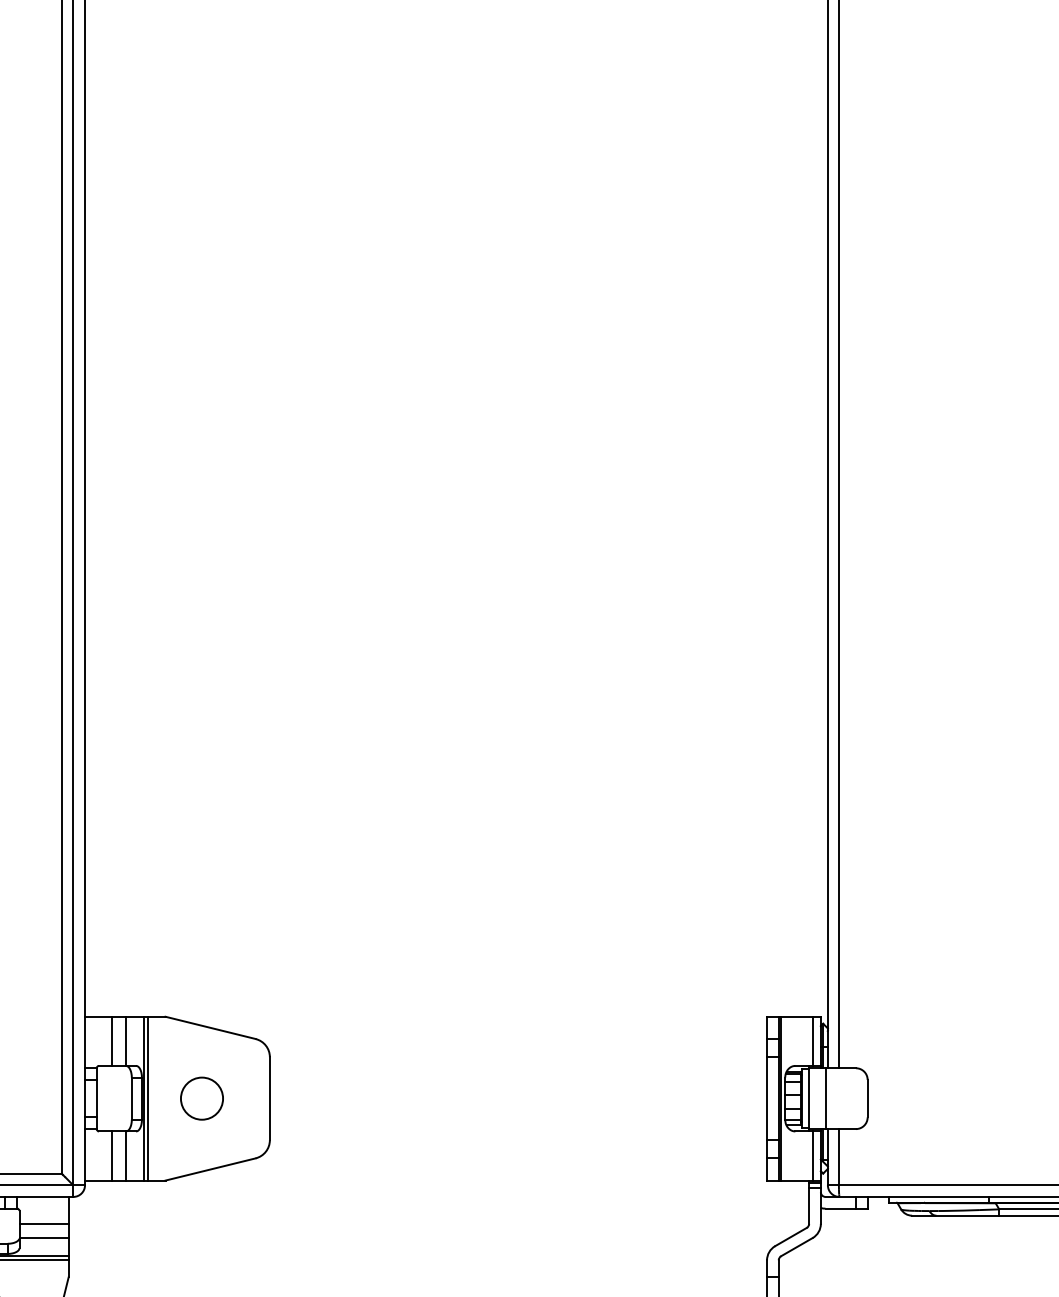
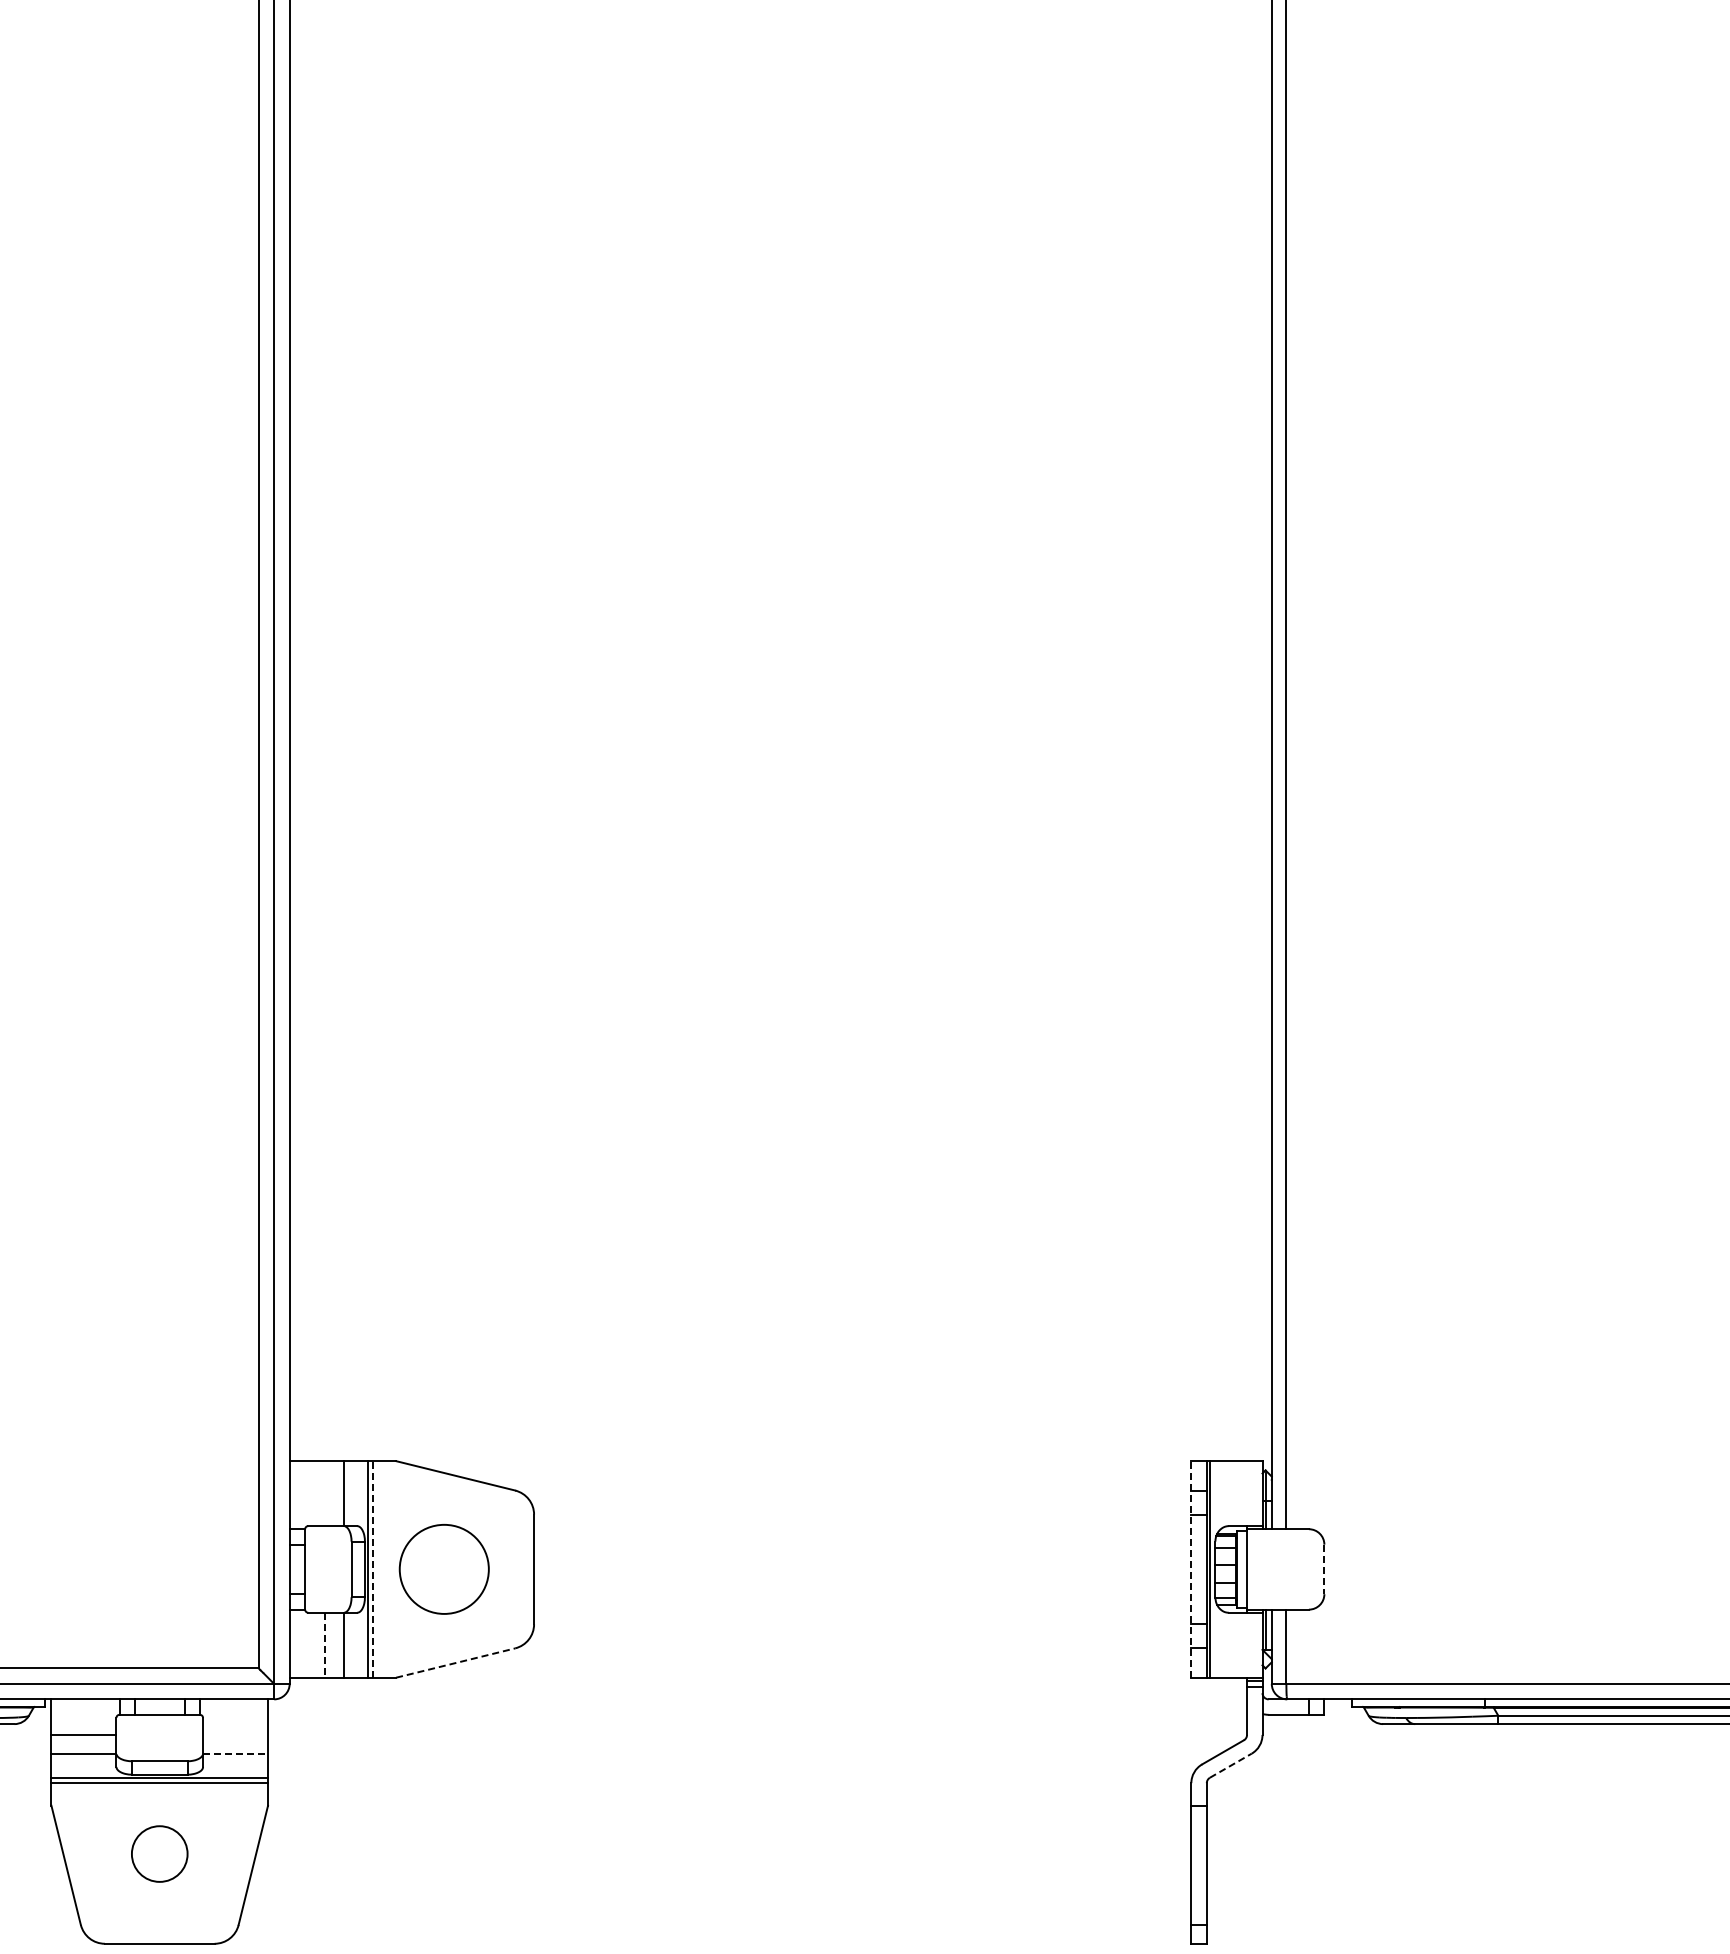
line: (112, 1041) -> (325, 1493), removed
line: (812, 1041) -> (1251, 1493), removed
line: (148, 1097) -> (373, 1568), solid -> dashed
line: (767, 1097) -> (1191, 1568), solid -> dashed
circle: (202, 1098) -> (444, 1569), size x1.6
line: (825, 1098) -> (1268, 1569), removed
line: (867, 1098) -> (1324, 1569), solid -> dashed
line: (812, 1155) -> (1251, 1644), removed
line: (112, 1156) -> (325, 1645), solid -> dashed
line: (211, 1169) -> (456, 1662), solid -> dashed
line: (44, 1223) -> (235, 1734), removed
line: (44, 1237) -> (236, 1753), solid -> dashed
line: (797, 1246) -> (1231, 1765), solid -> dashed

